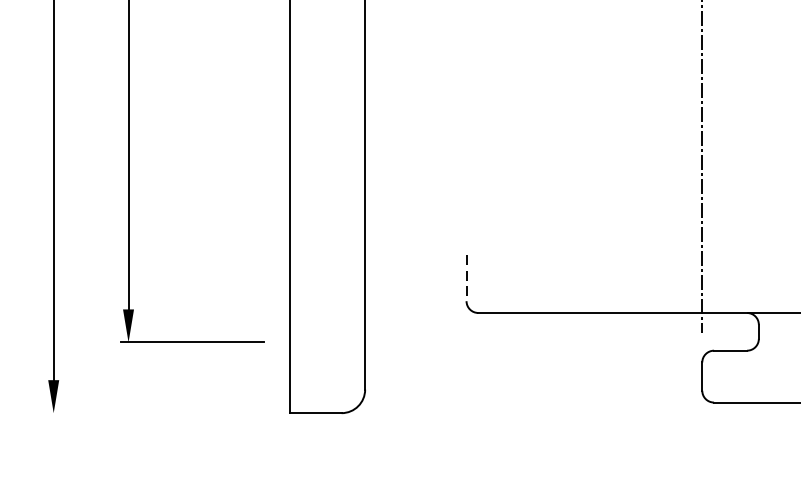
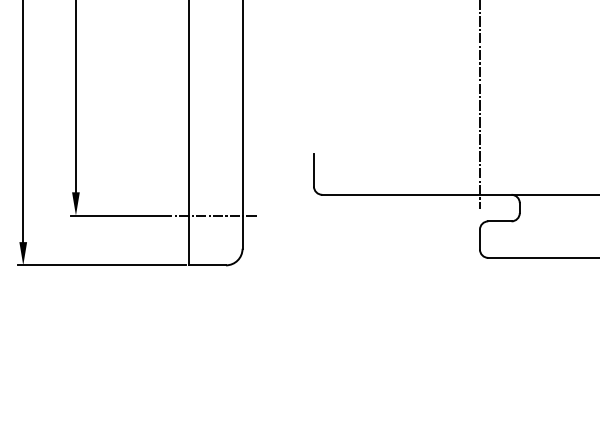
line: (465, 278) -> (313, 170), dashed -> solid
line: (326, 342) -> (215, 215), added
line: (166, 413) -> (102, 265), added

